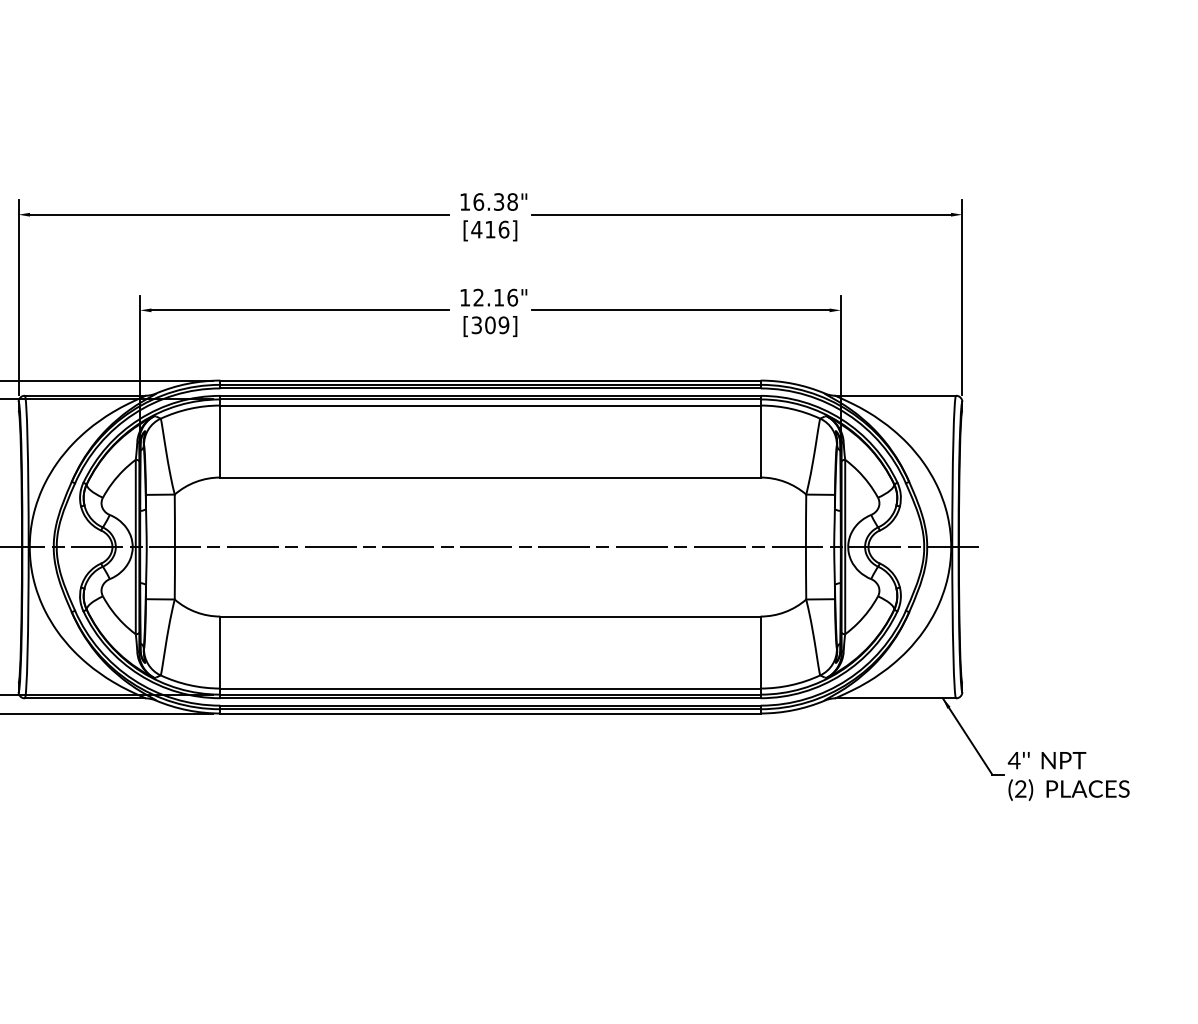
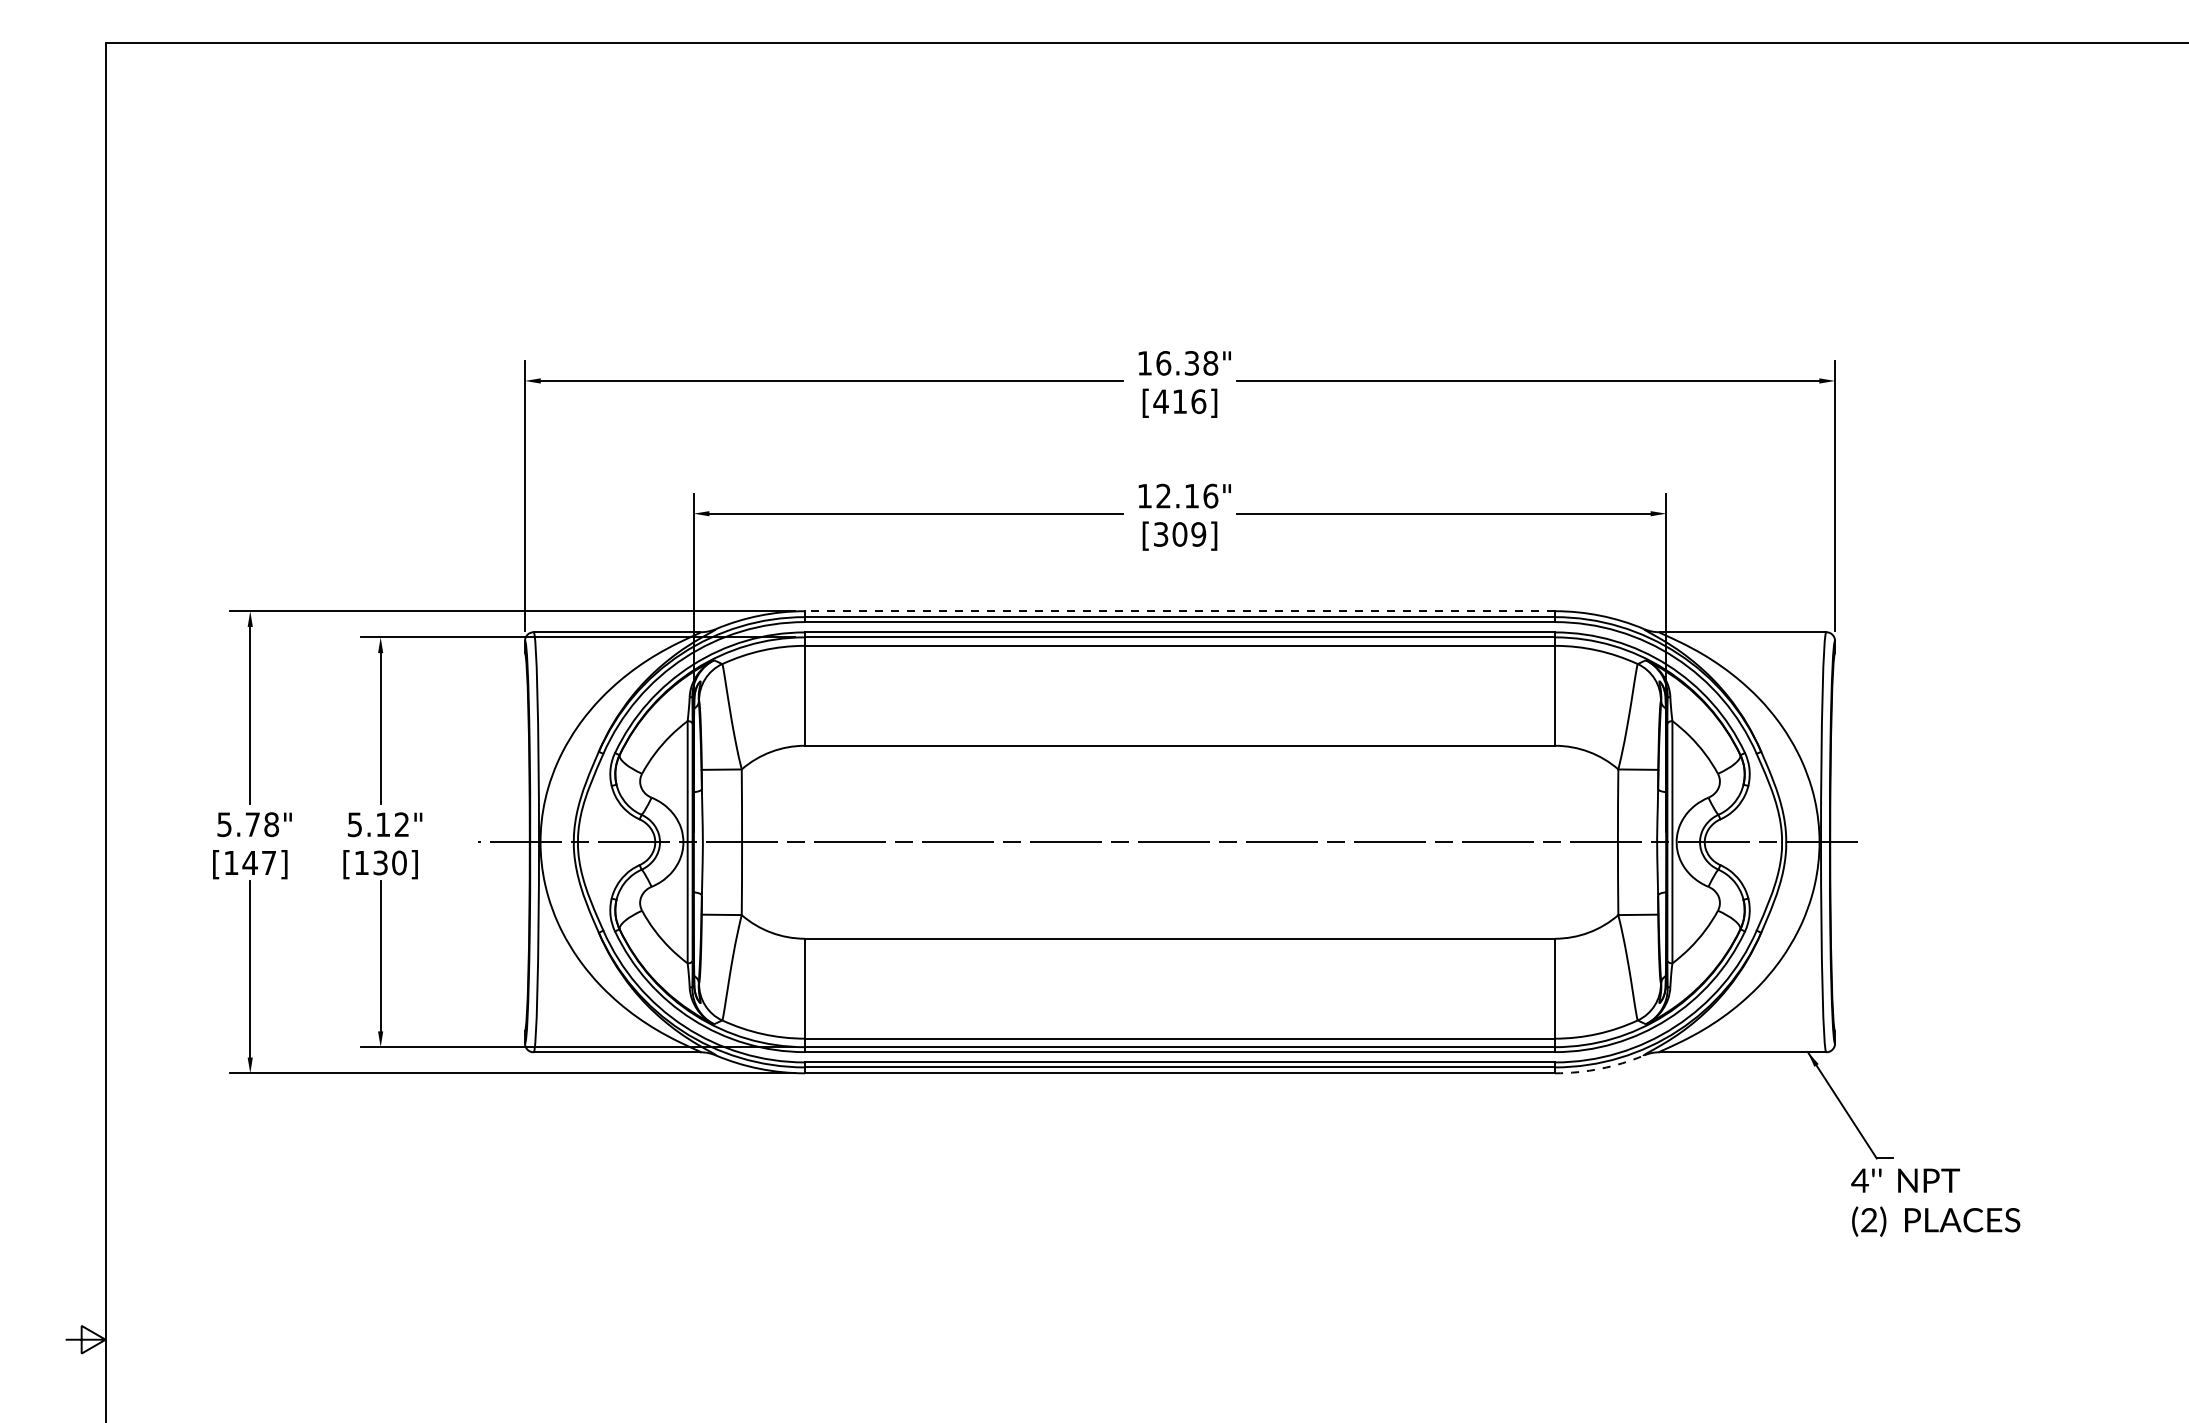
line: (490, 380) -> (1179, 611), solid -> dashed
arc: (793, 710) -> (1600, 1068), solid -> dashed
text: (1068, 776) -> (1935, 1202), moved

